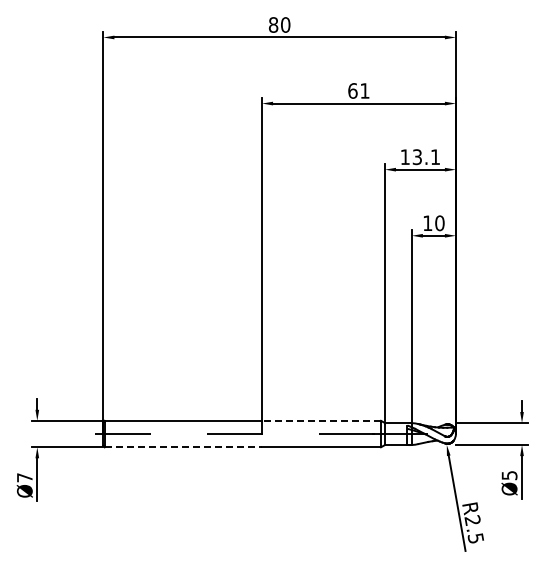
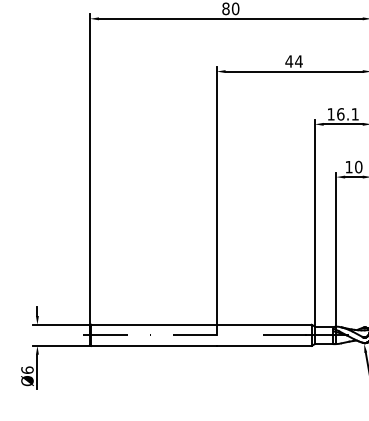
text: (358, 90) -> (293, 61), 61 -> 44
text: (417, 157) -> (340, 114), 13.1 -> 16.1
line: (321, 420) -> (264, 324), dashed -> solid
line: (183, 447) -> (154, 346), dashed -> solid
text: (24, 477) -> (27, 370), Ø7 -> Ø6

